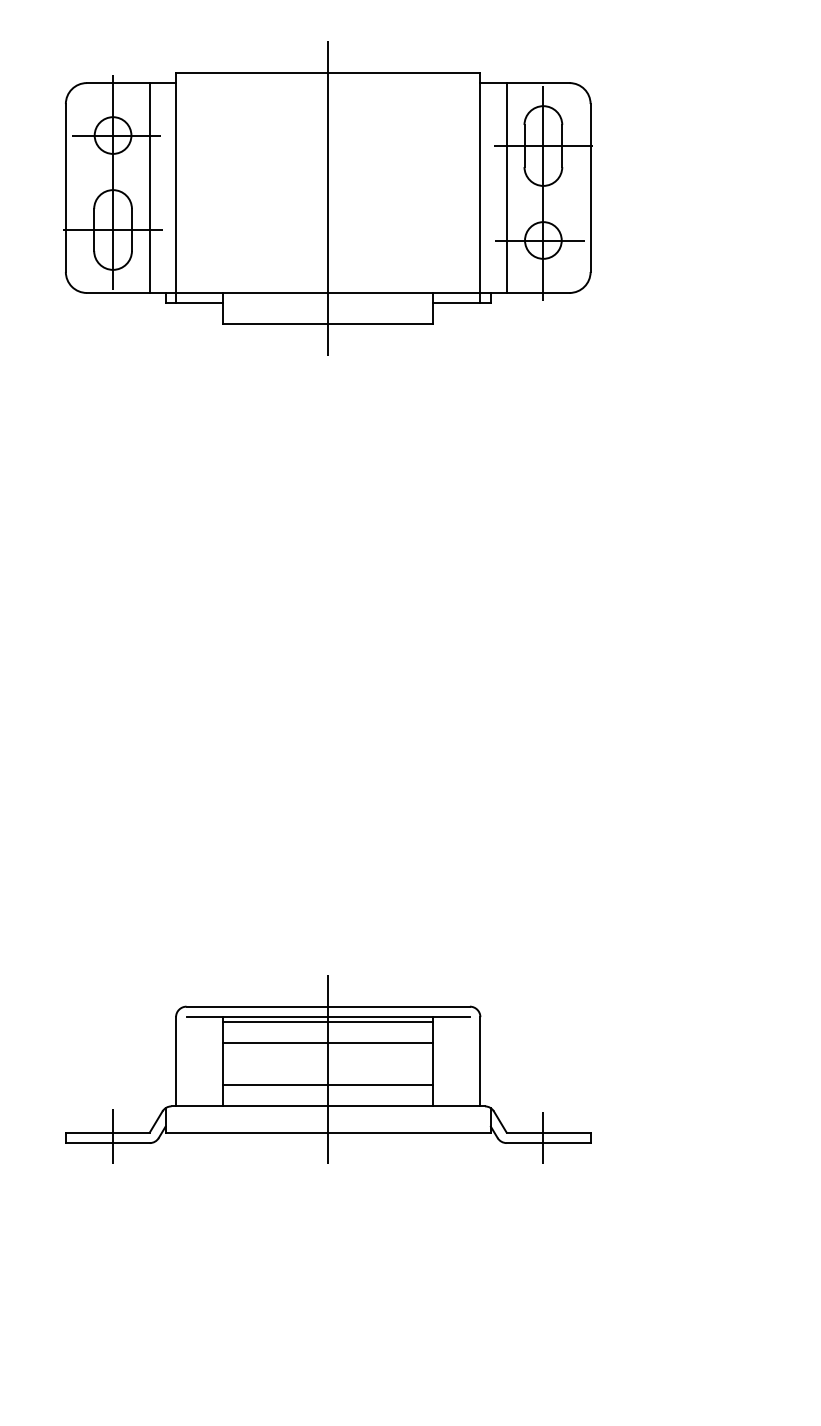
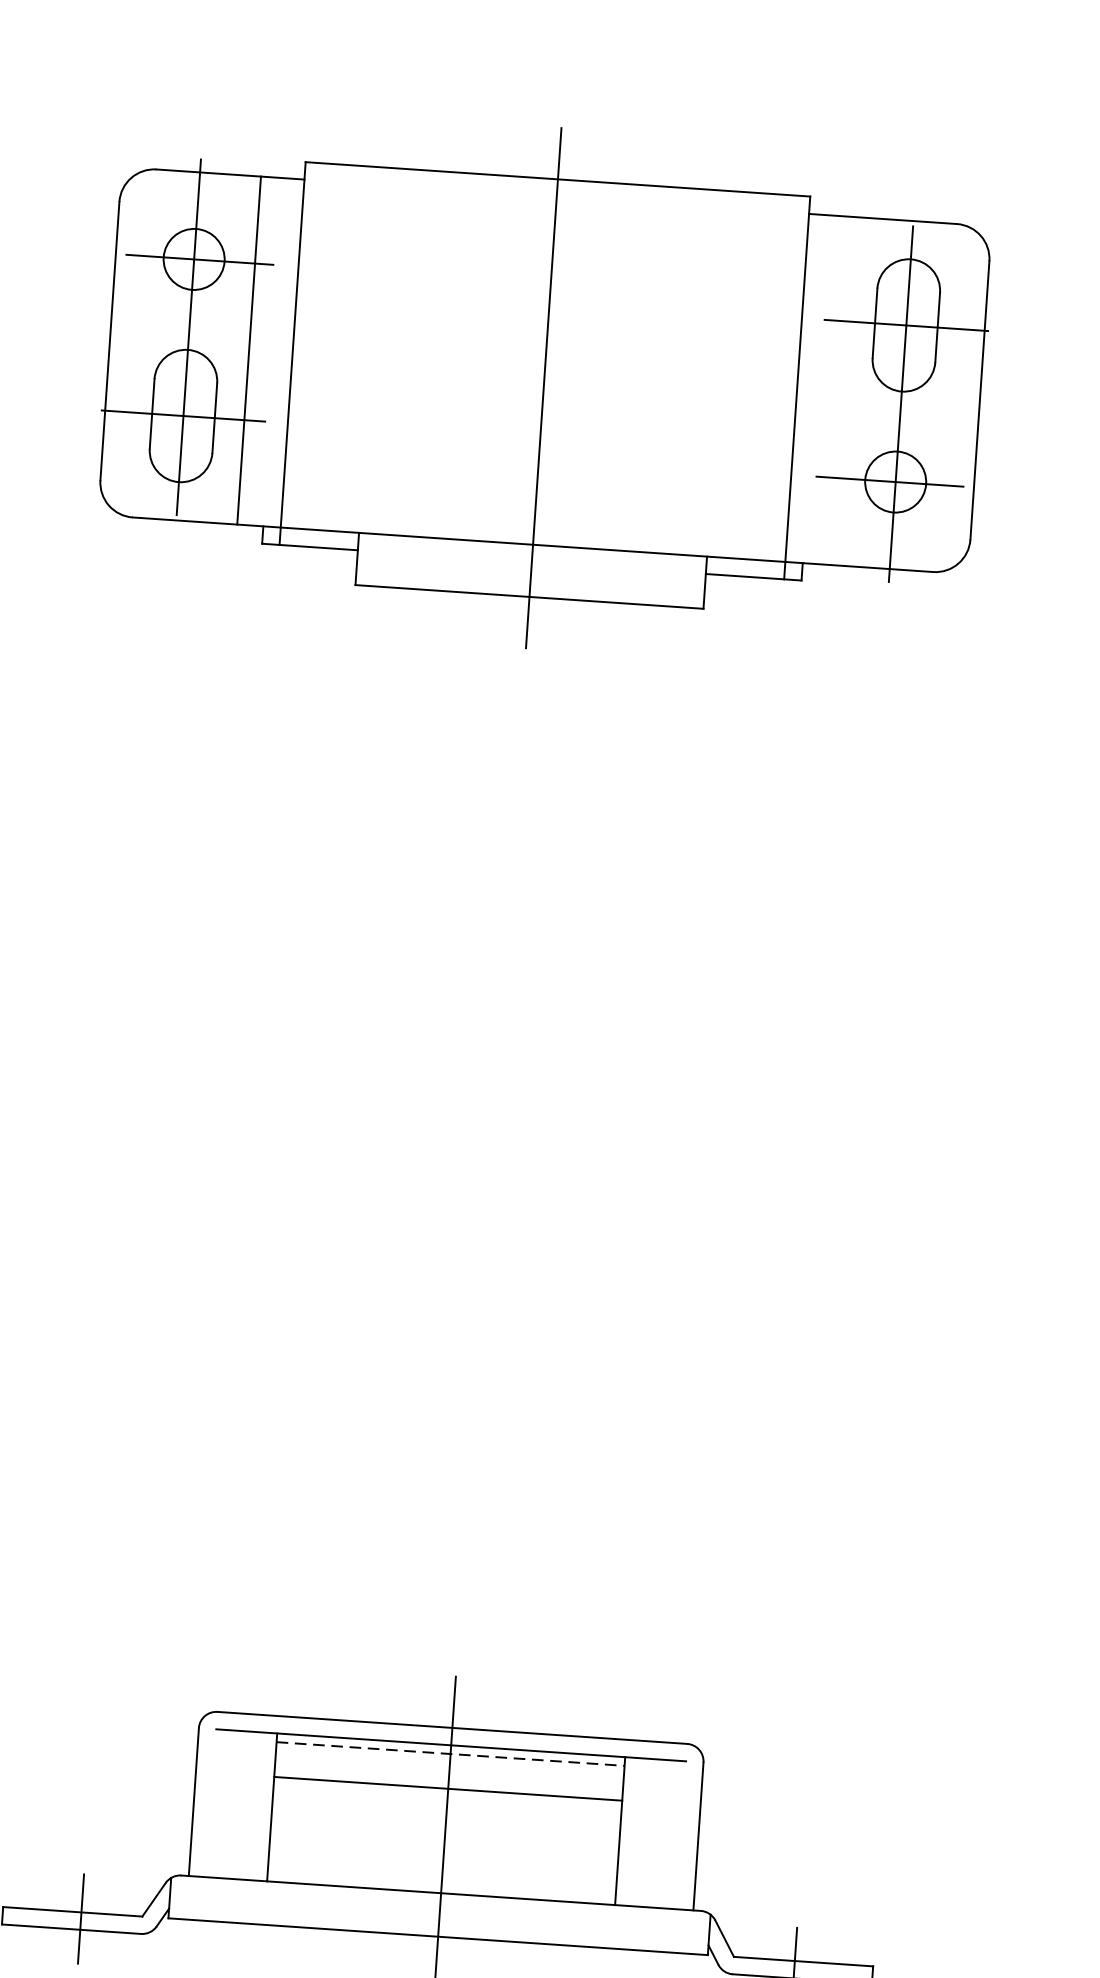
line: (506, 187) -> (840, 390), removed
line: (328, 1022) -> (451, 1754), solid -> dashed
line: (328, 1085) -> (443, 1858), removed

